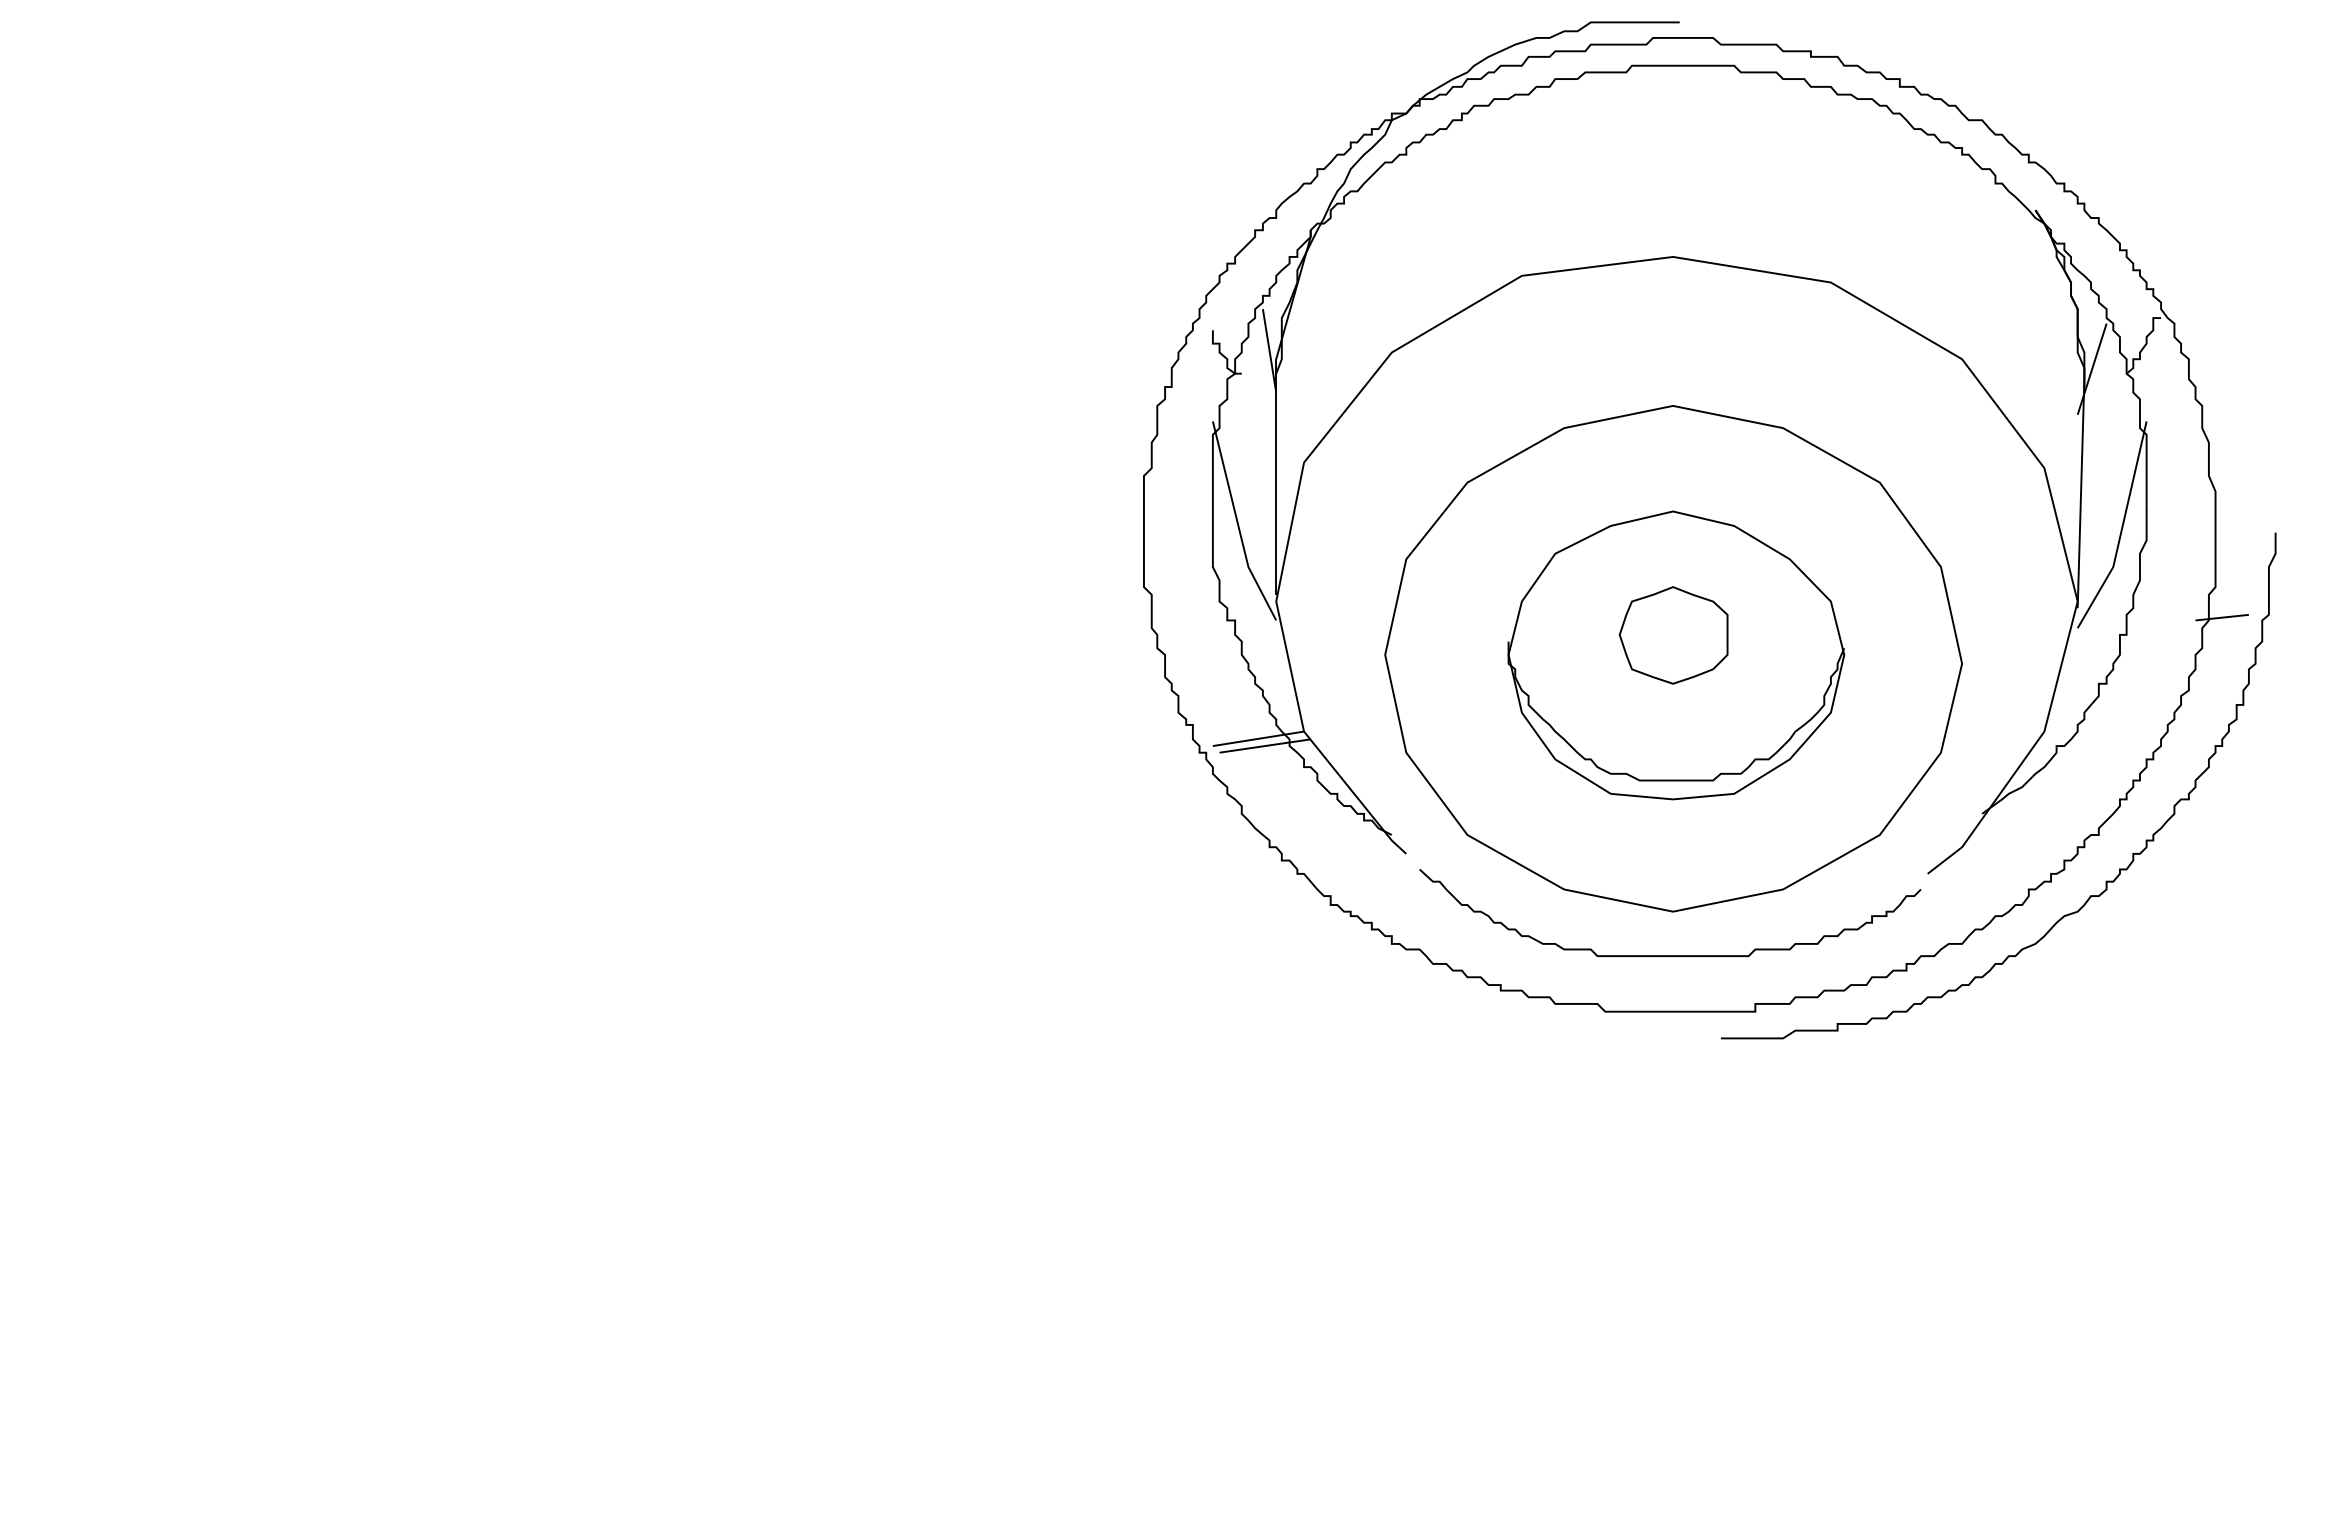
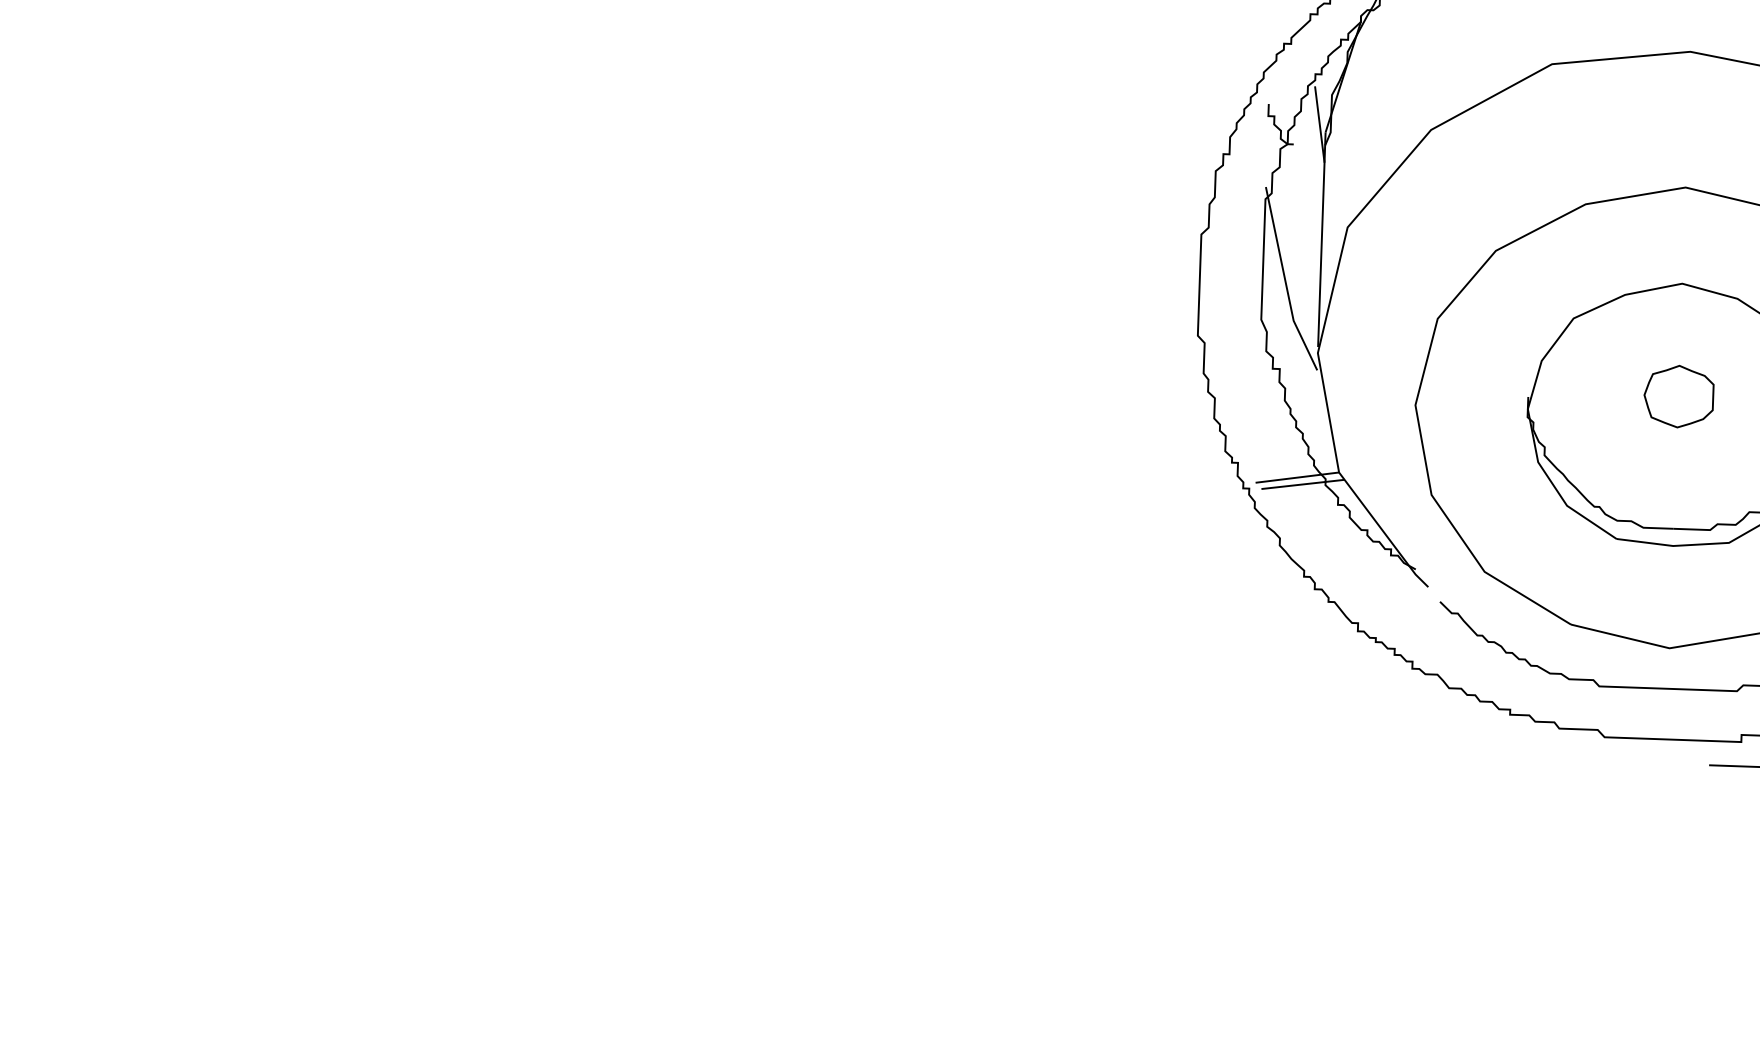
part: (1673, 635) -> (1678, 396), size x0.7

